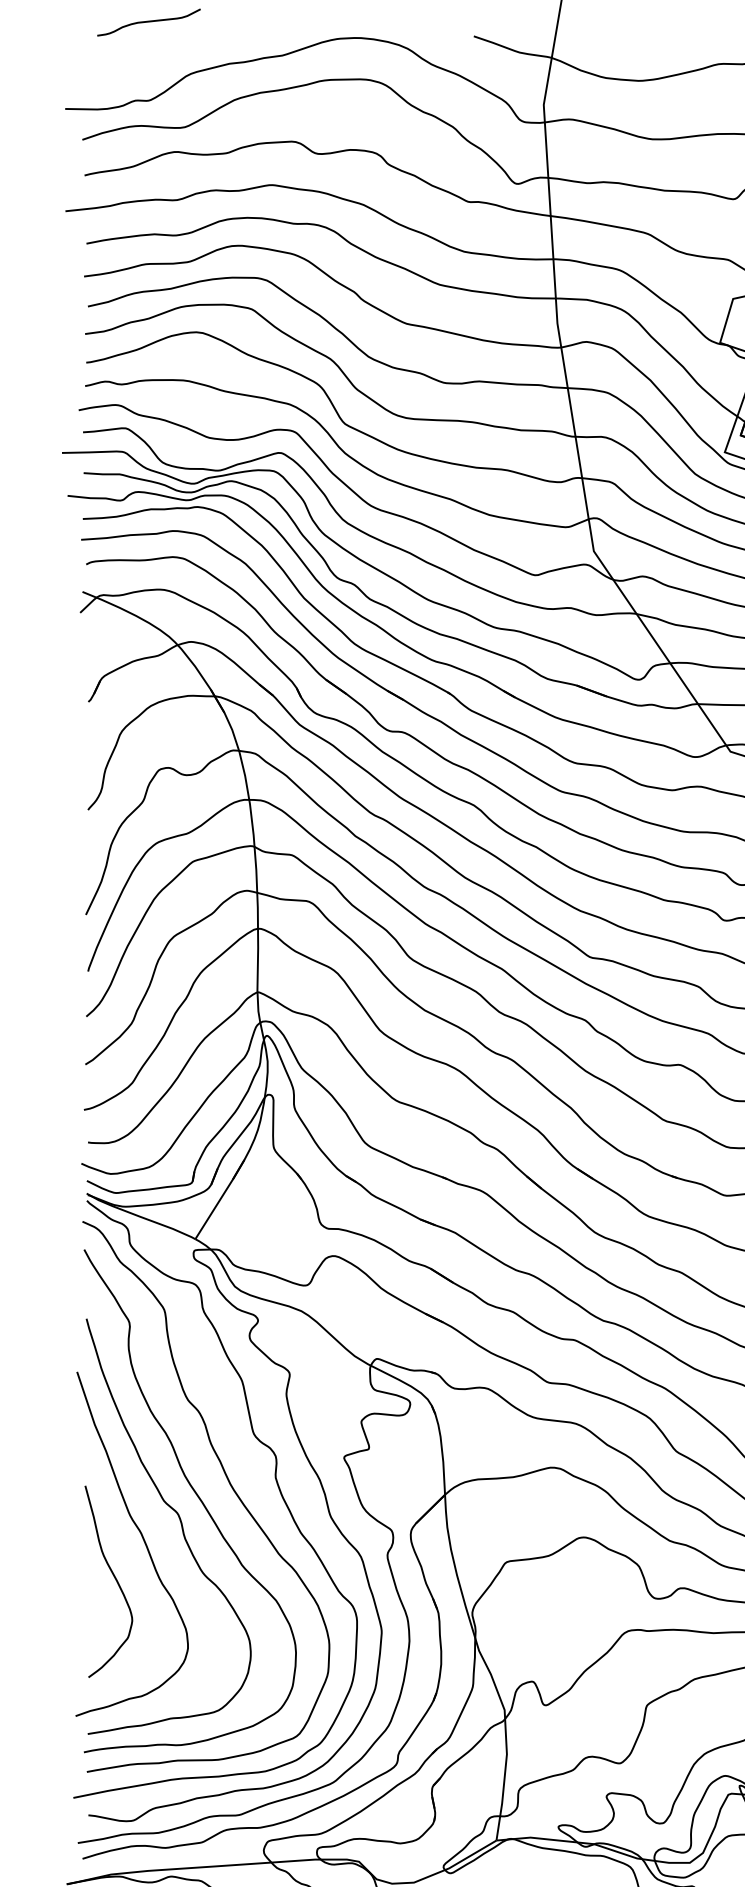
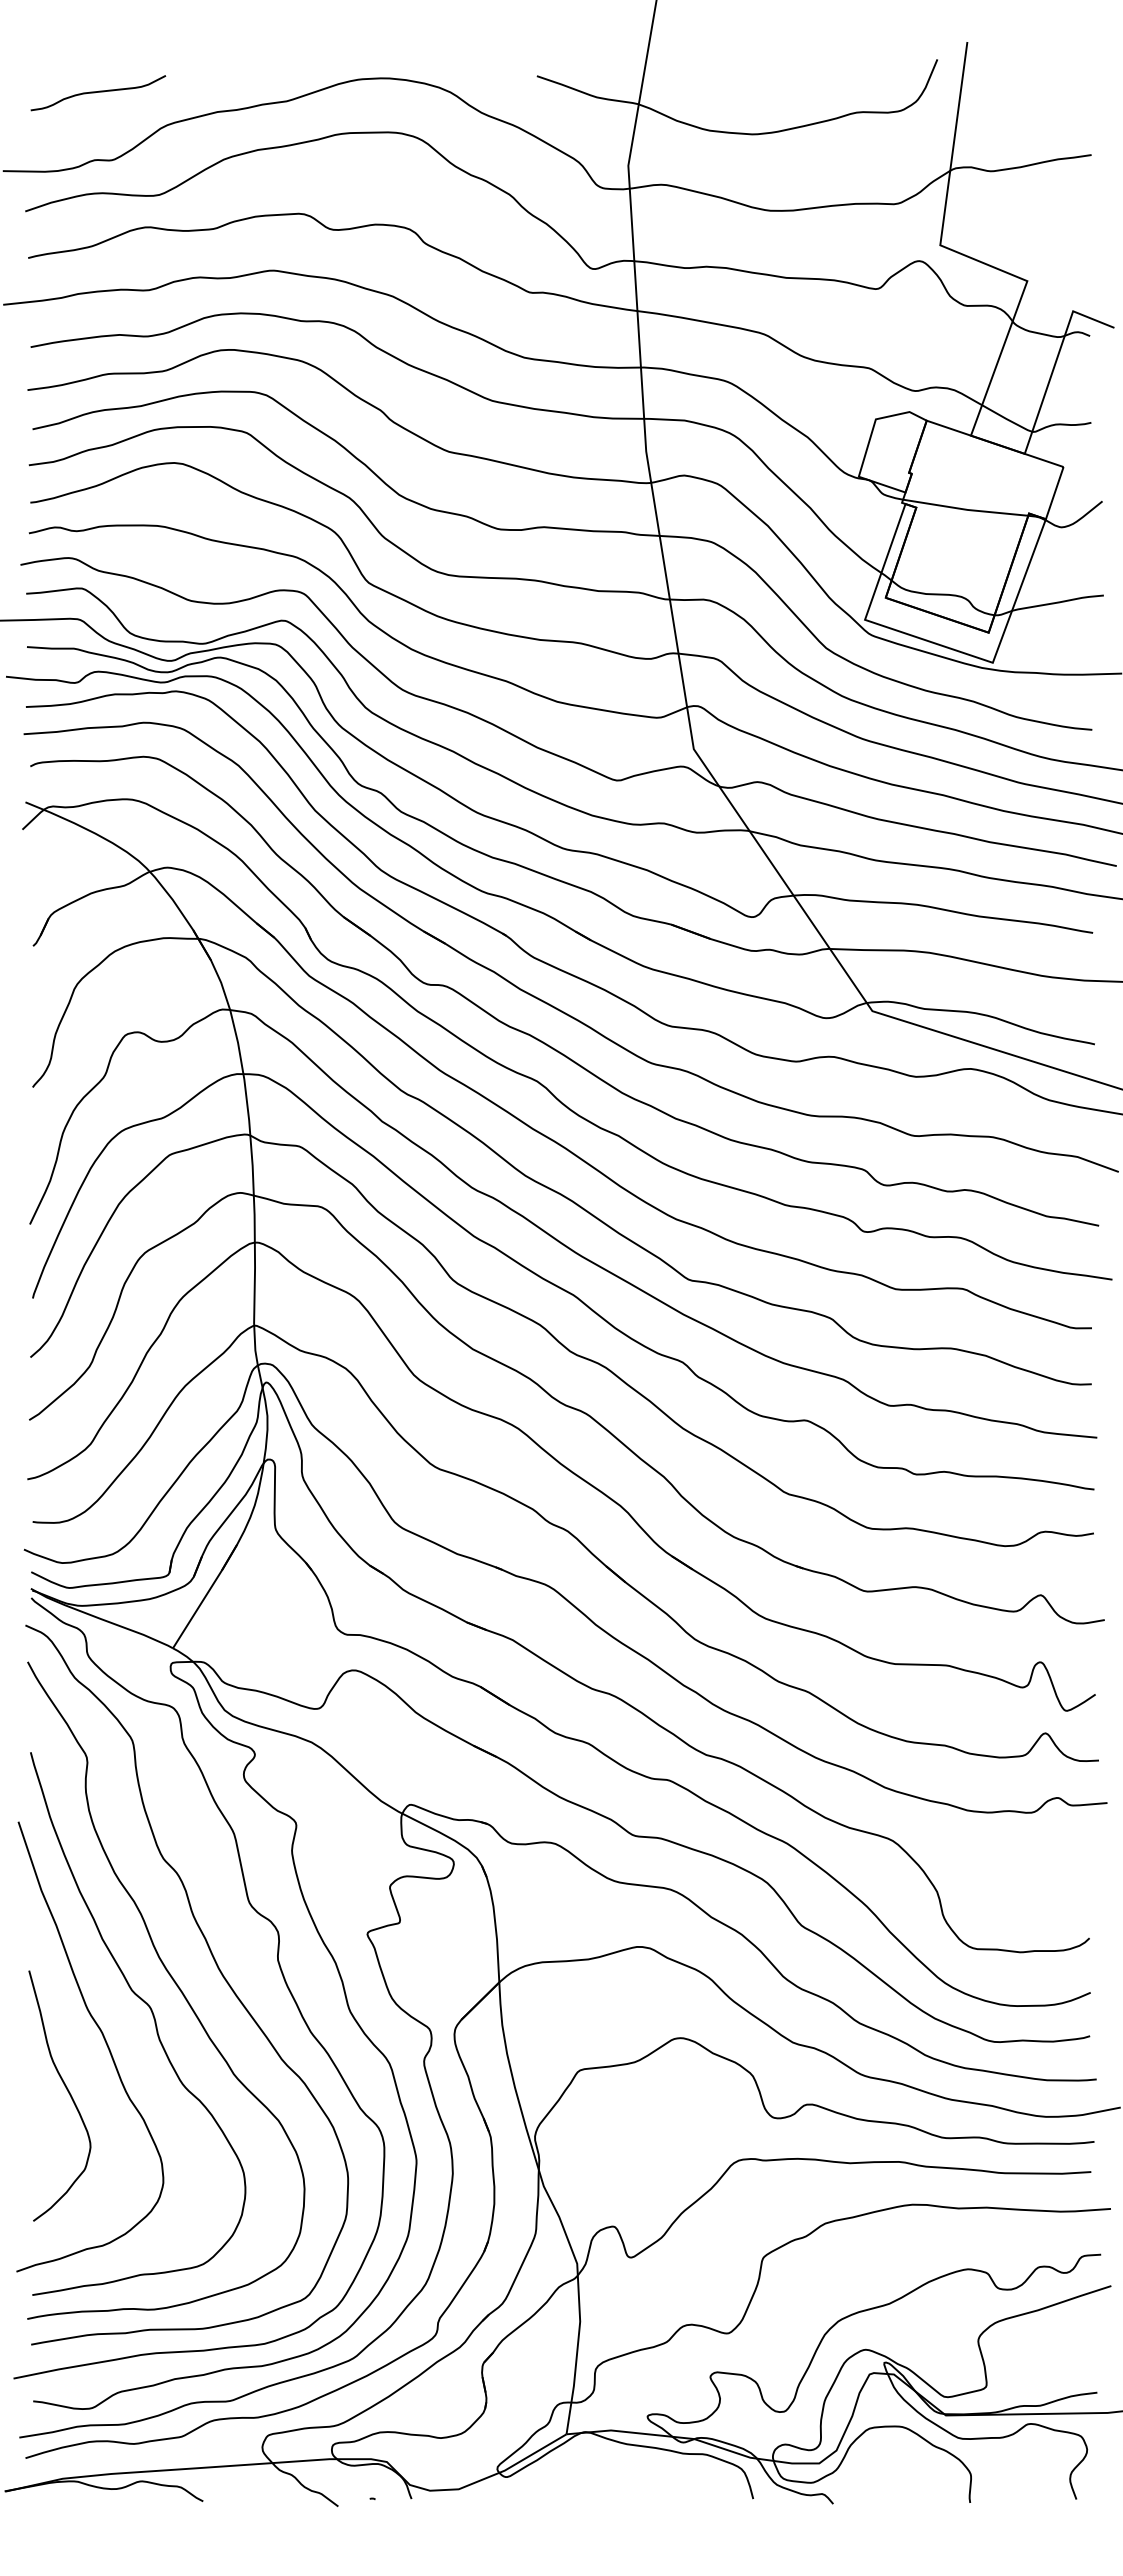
curve: (149, 22) -> (98, 92), moved

